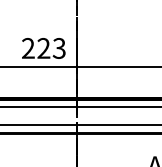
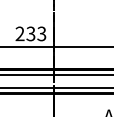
text: (43, 48) -> (30, 33), 223 -> 233

